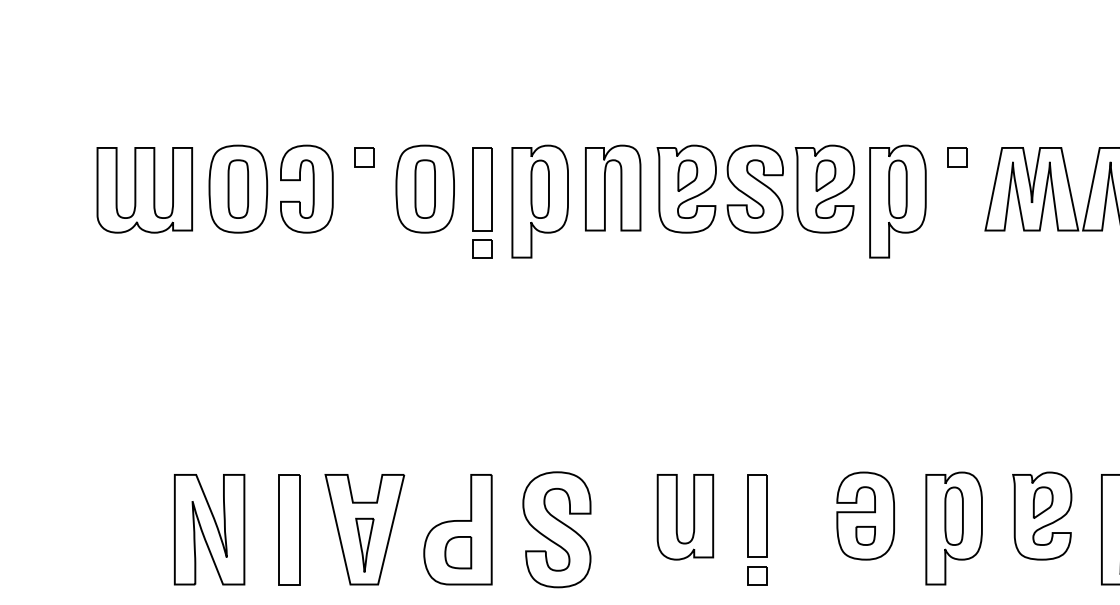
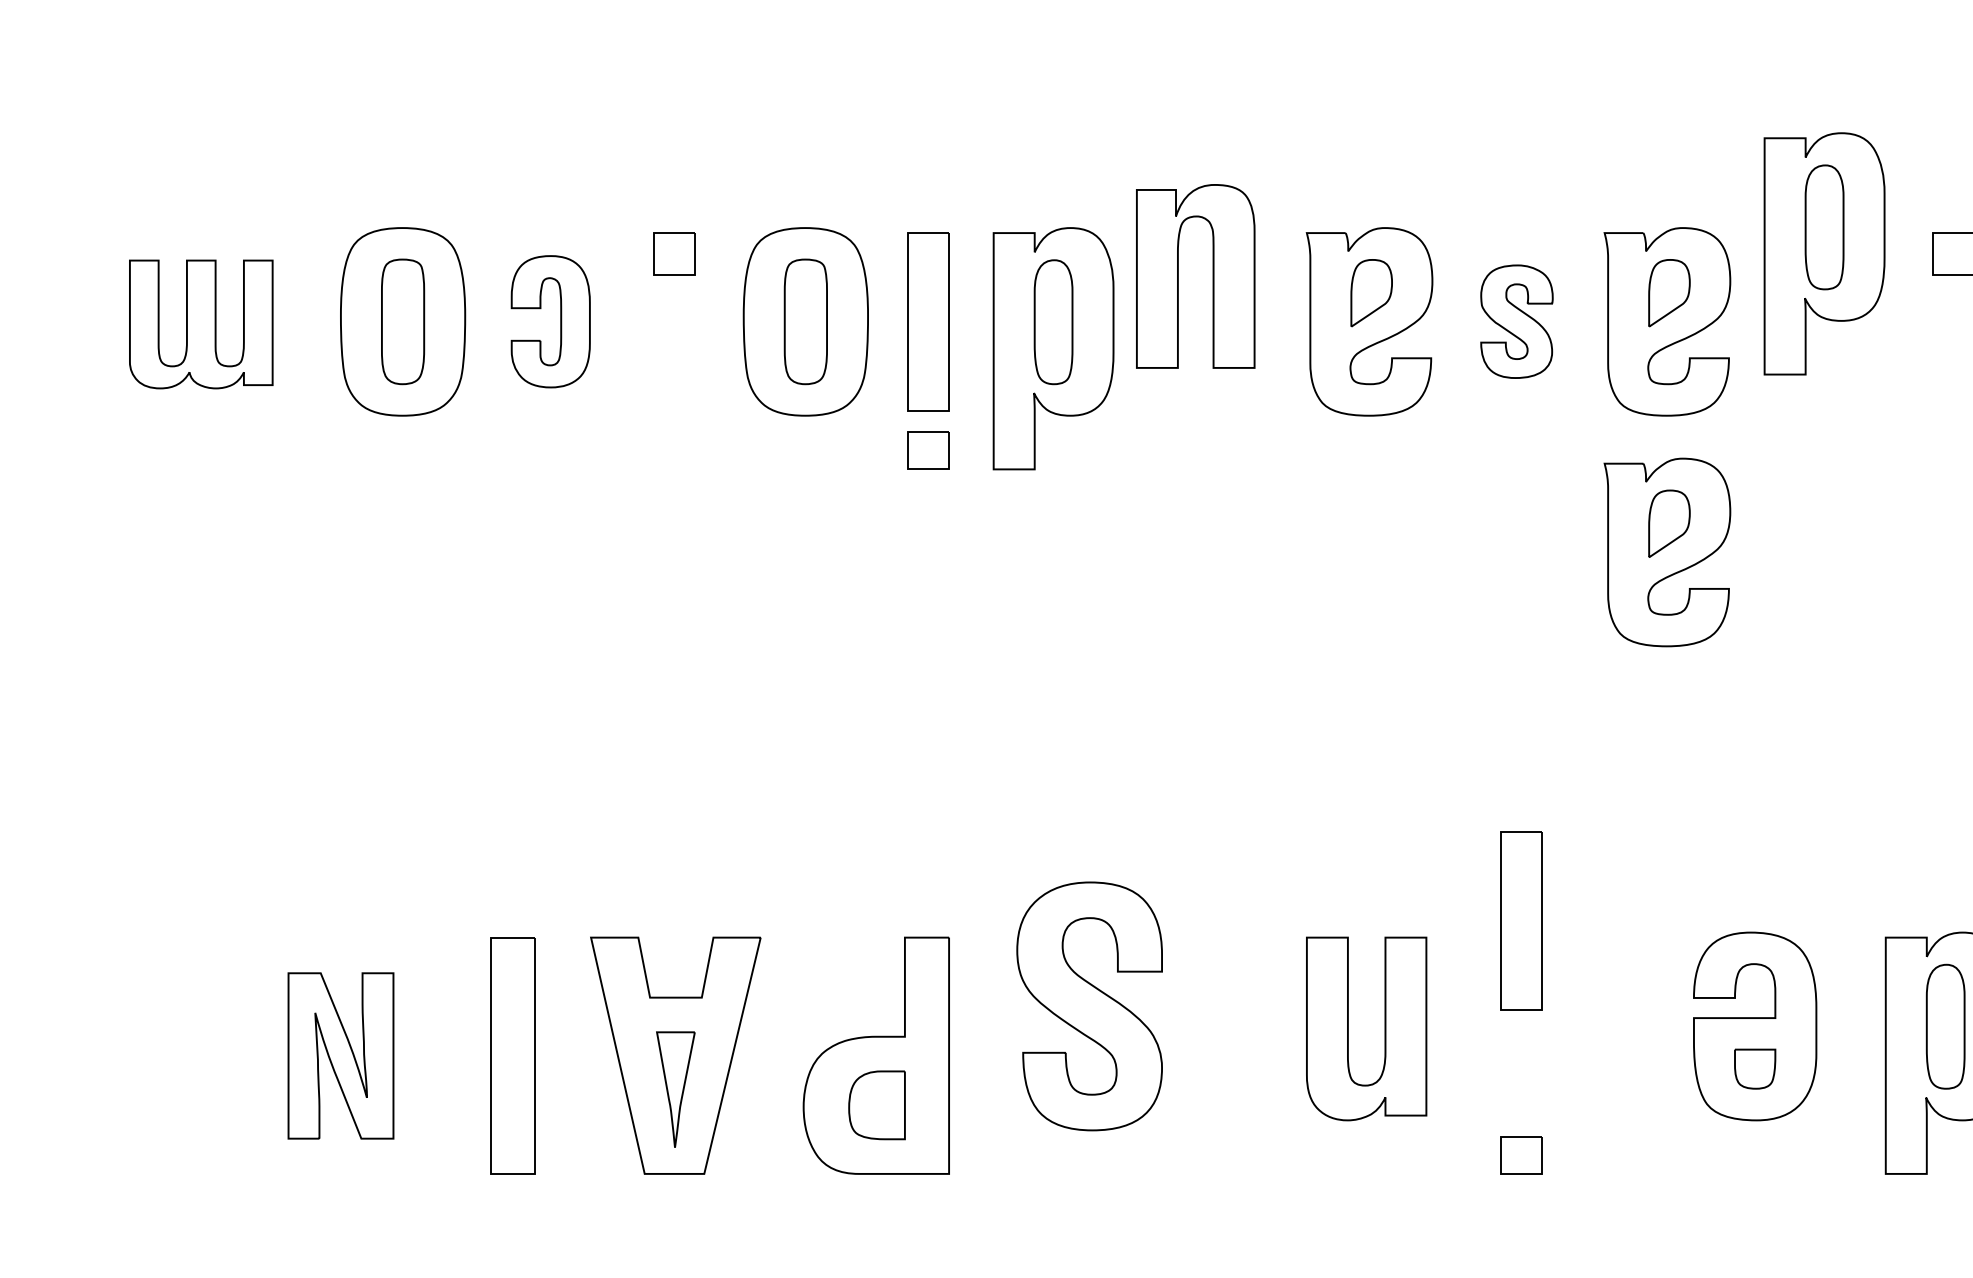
part: (620, 187) -> (1211, 275), moved
part: (306, 188) -> (549, 320), size x0.7
part: (754, 188) -> (1515, 320), size x0.6
part: (144, 190) -> (200, 324), size x0.7
part: (897, 201) -> (1823, 253), moved
part: (824, 295) -> (1666, 551), added
part: (757, 515) -> (1521, 919), moved
part: (209, 529) -> (340, 1055), size x0.7
part: (556, 529) -> (1088, 1005), moved

